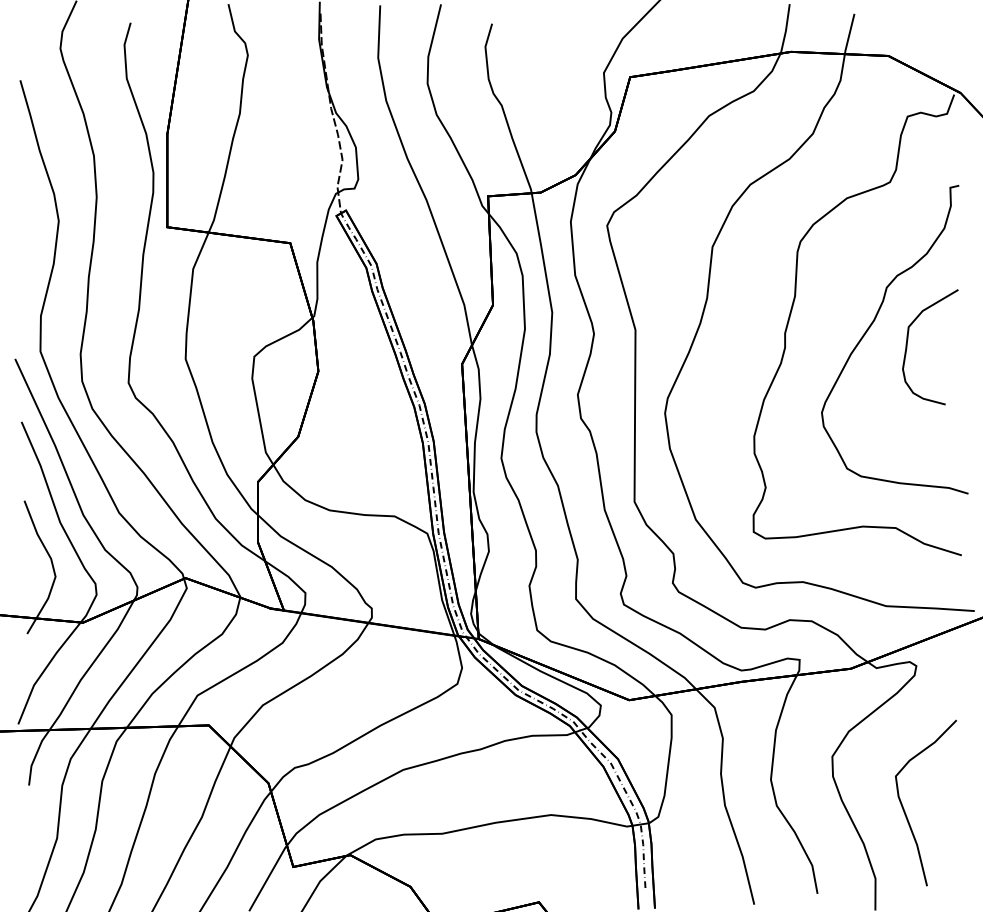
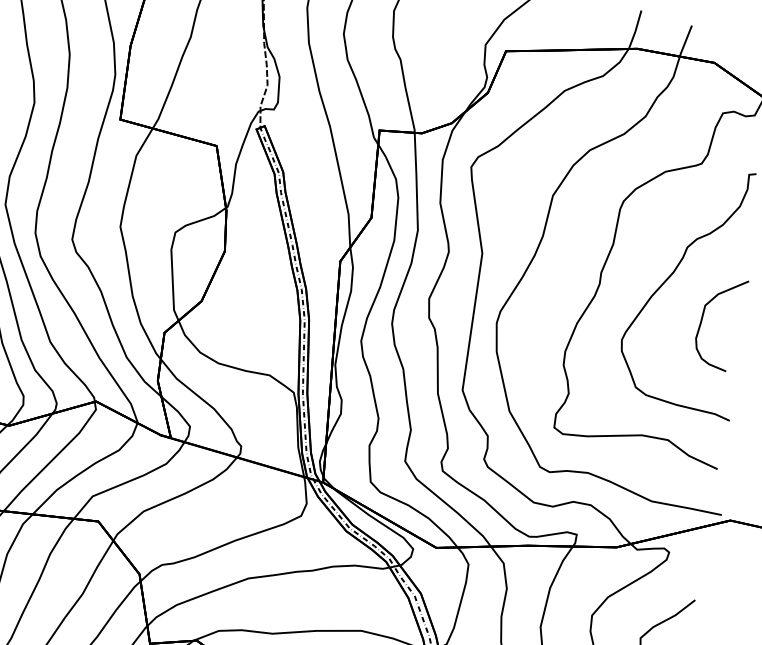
curve: (907, 347) -> (702, 321), moved

